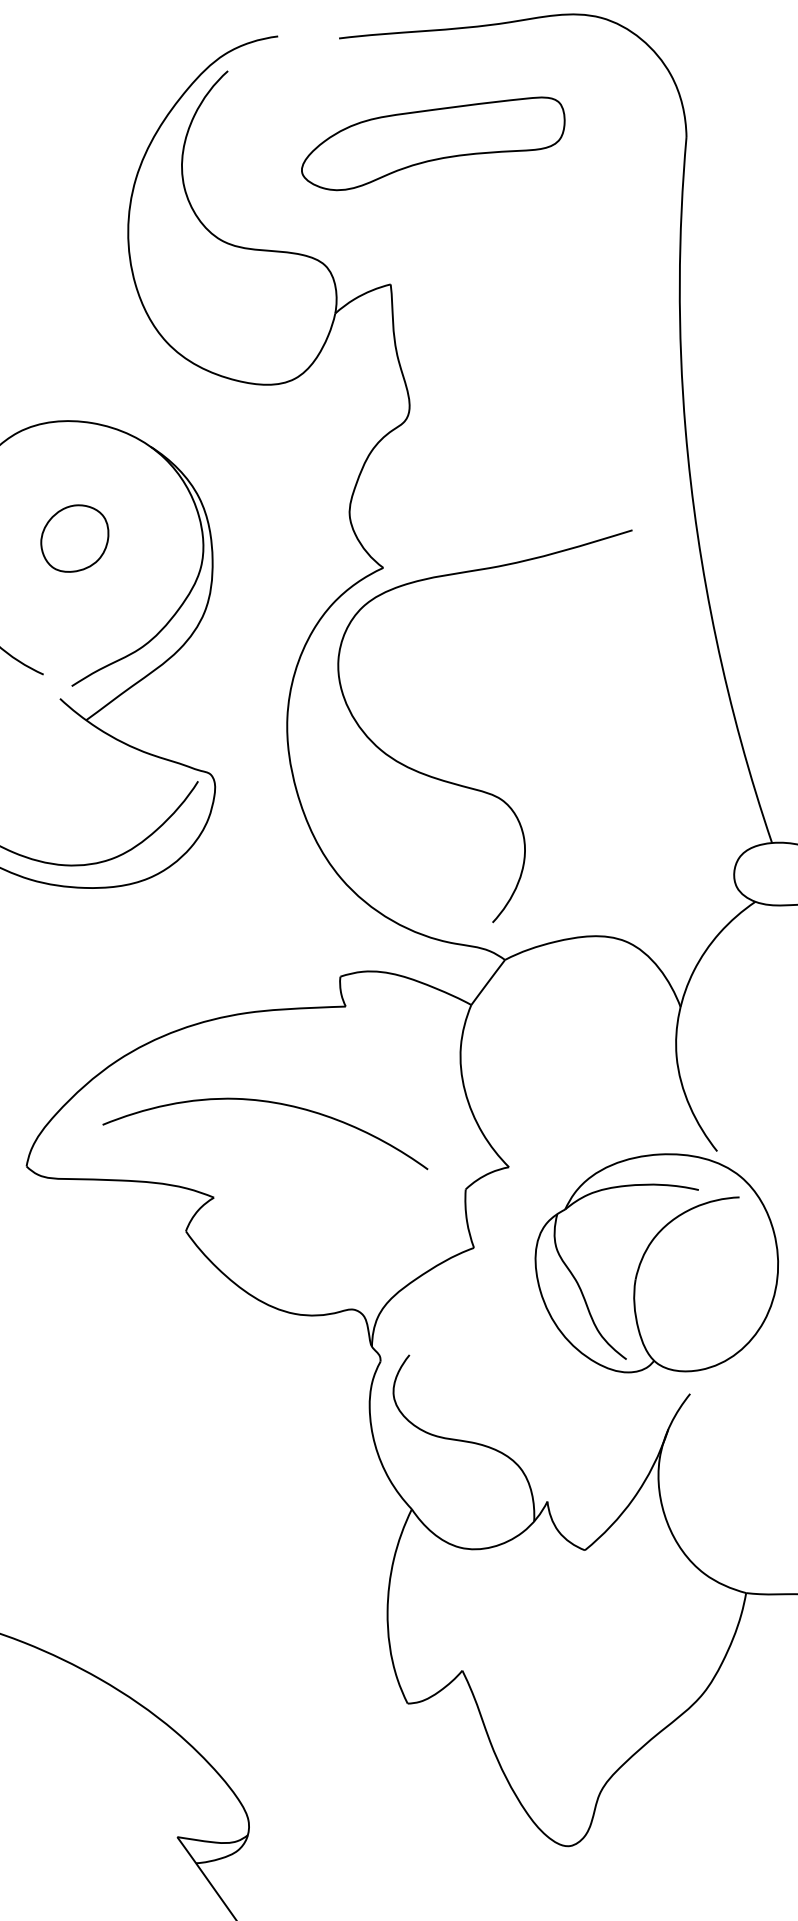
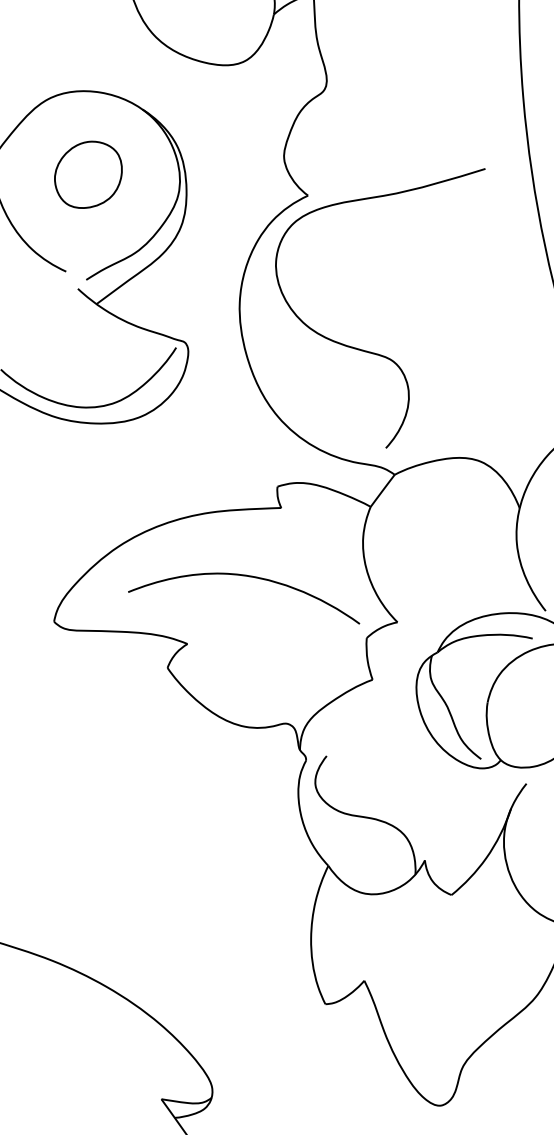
part: (74, 538) -> (88, 174), size x1.4
curve: (271, 1103) -> (248, 576), moved

